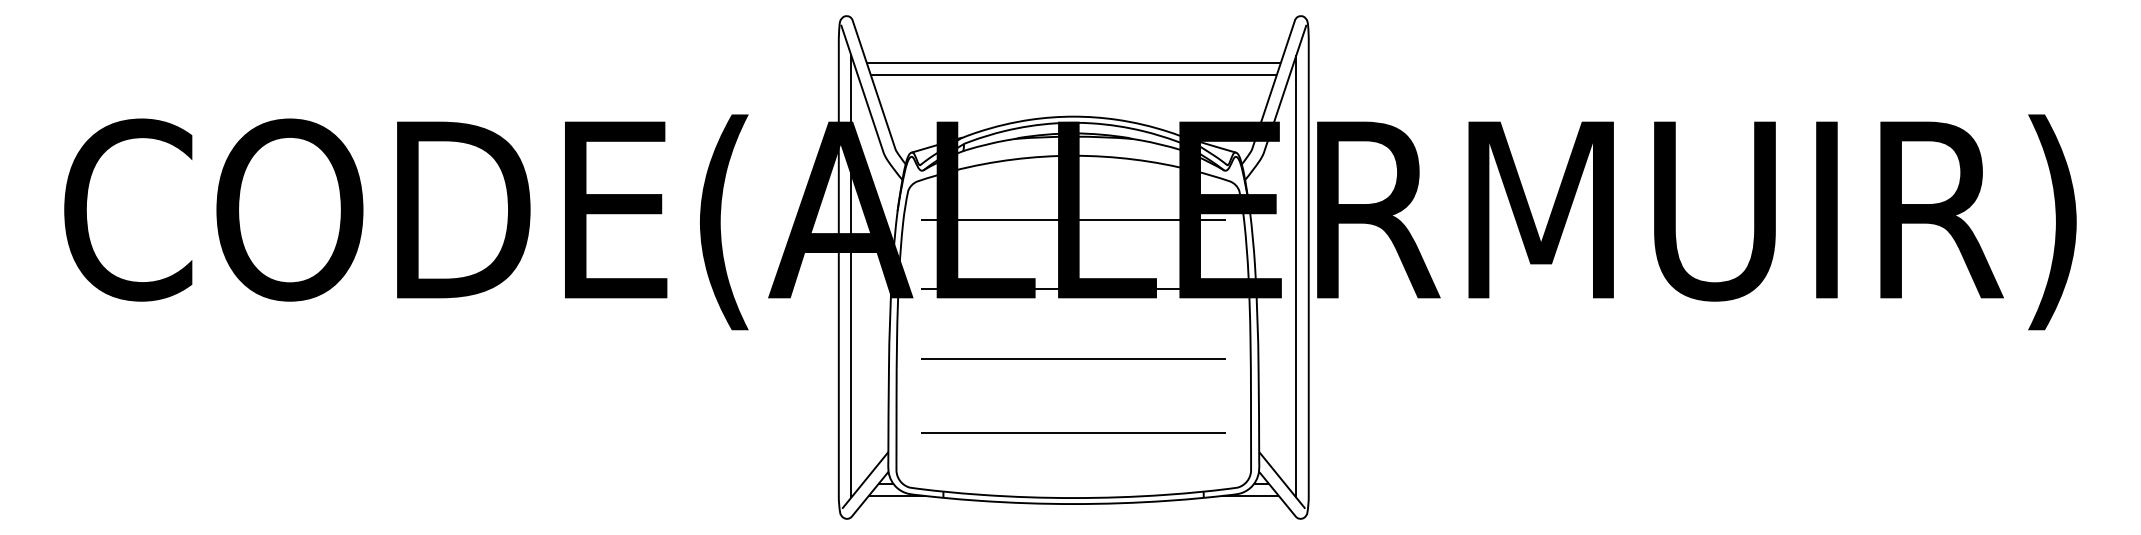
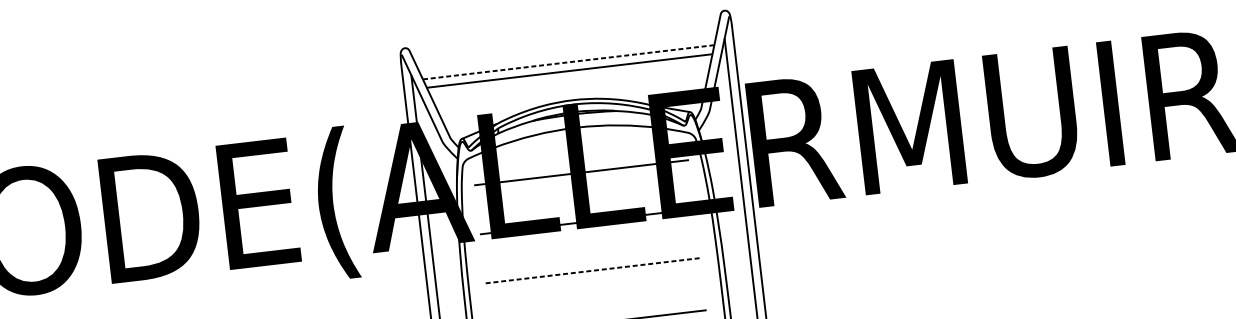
line: (1073, 62) -> (568, 62), solid -> dashed
line: (1073, 358) -> (592, 270), solid -> dashed

